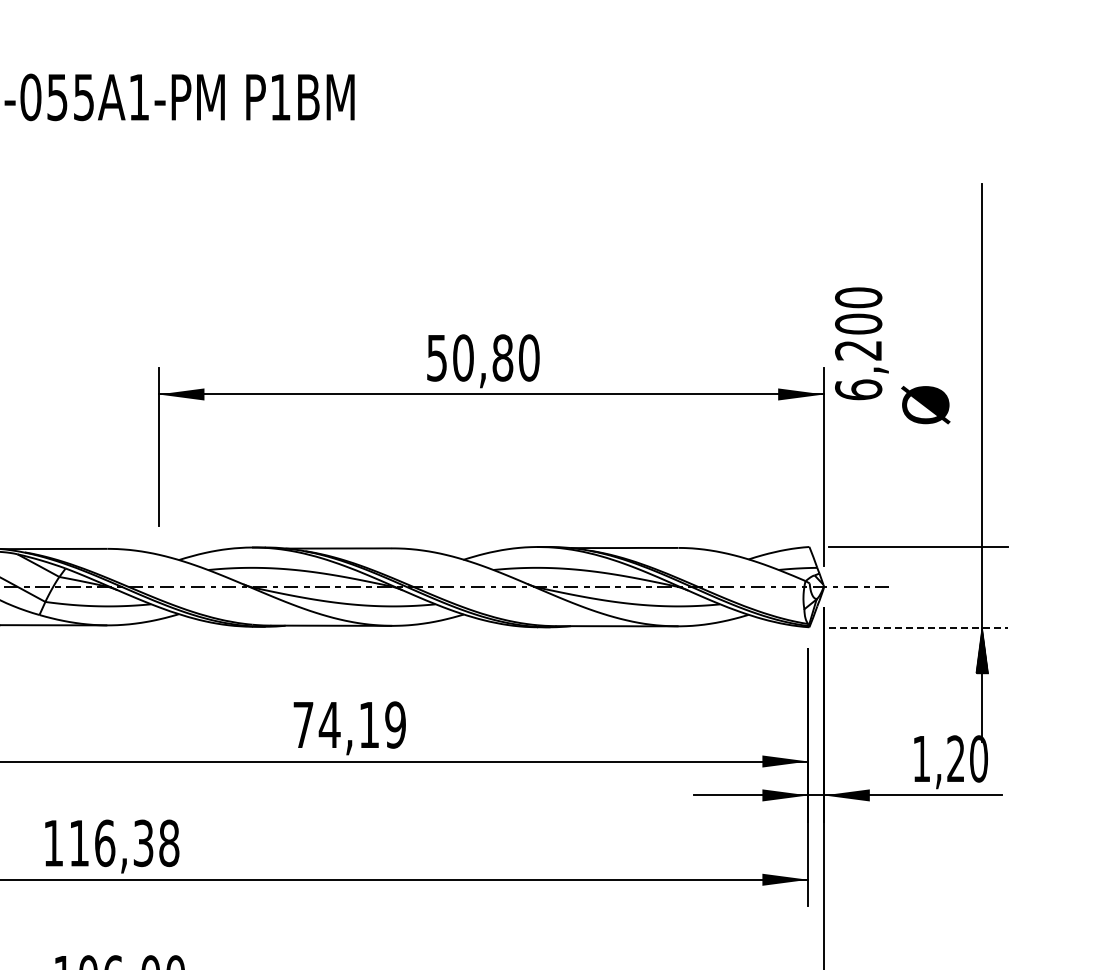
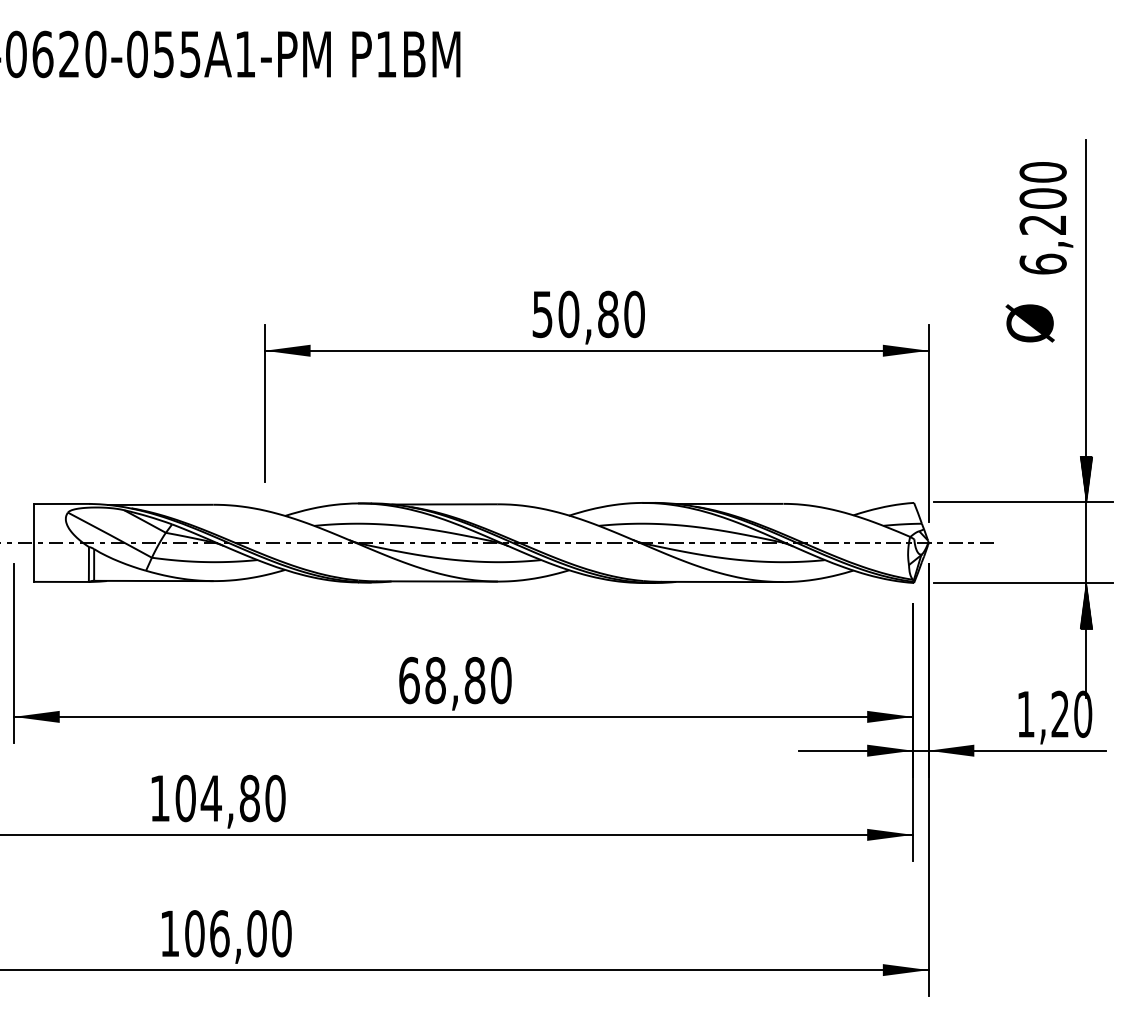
text: (862, 344) -> (1046, 218), moved
text: (925, 405) -> (1029, 323), moved
hatch: (982, 523) -> (1086, 479), added
line: (919, 627) -> (1023, 583), dashed -> solid
text: (349, 725) -> (455, 680), 74,19 -> 68,80
text: (124, 843) -> (230, 798), 116,38 -> 104,80

